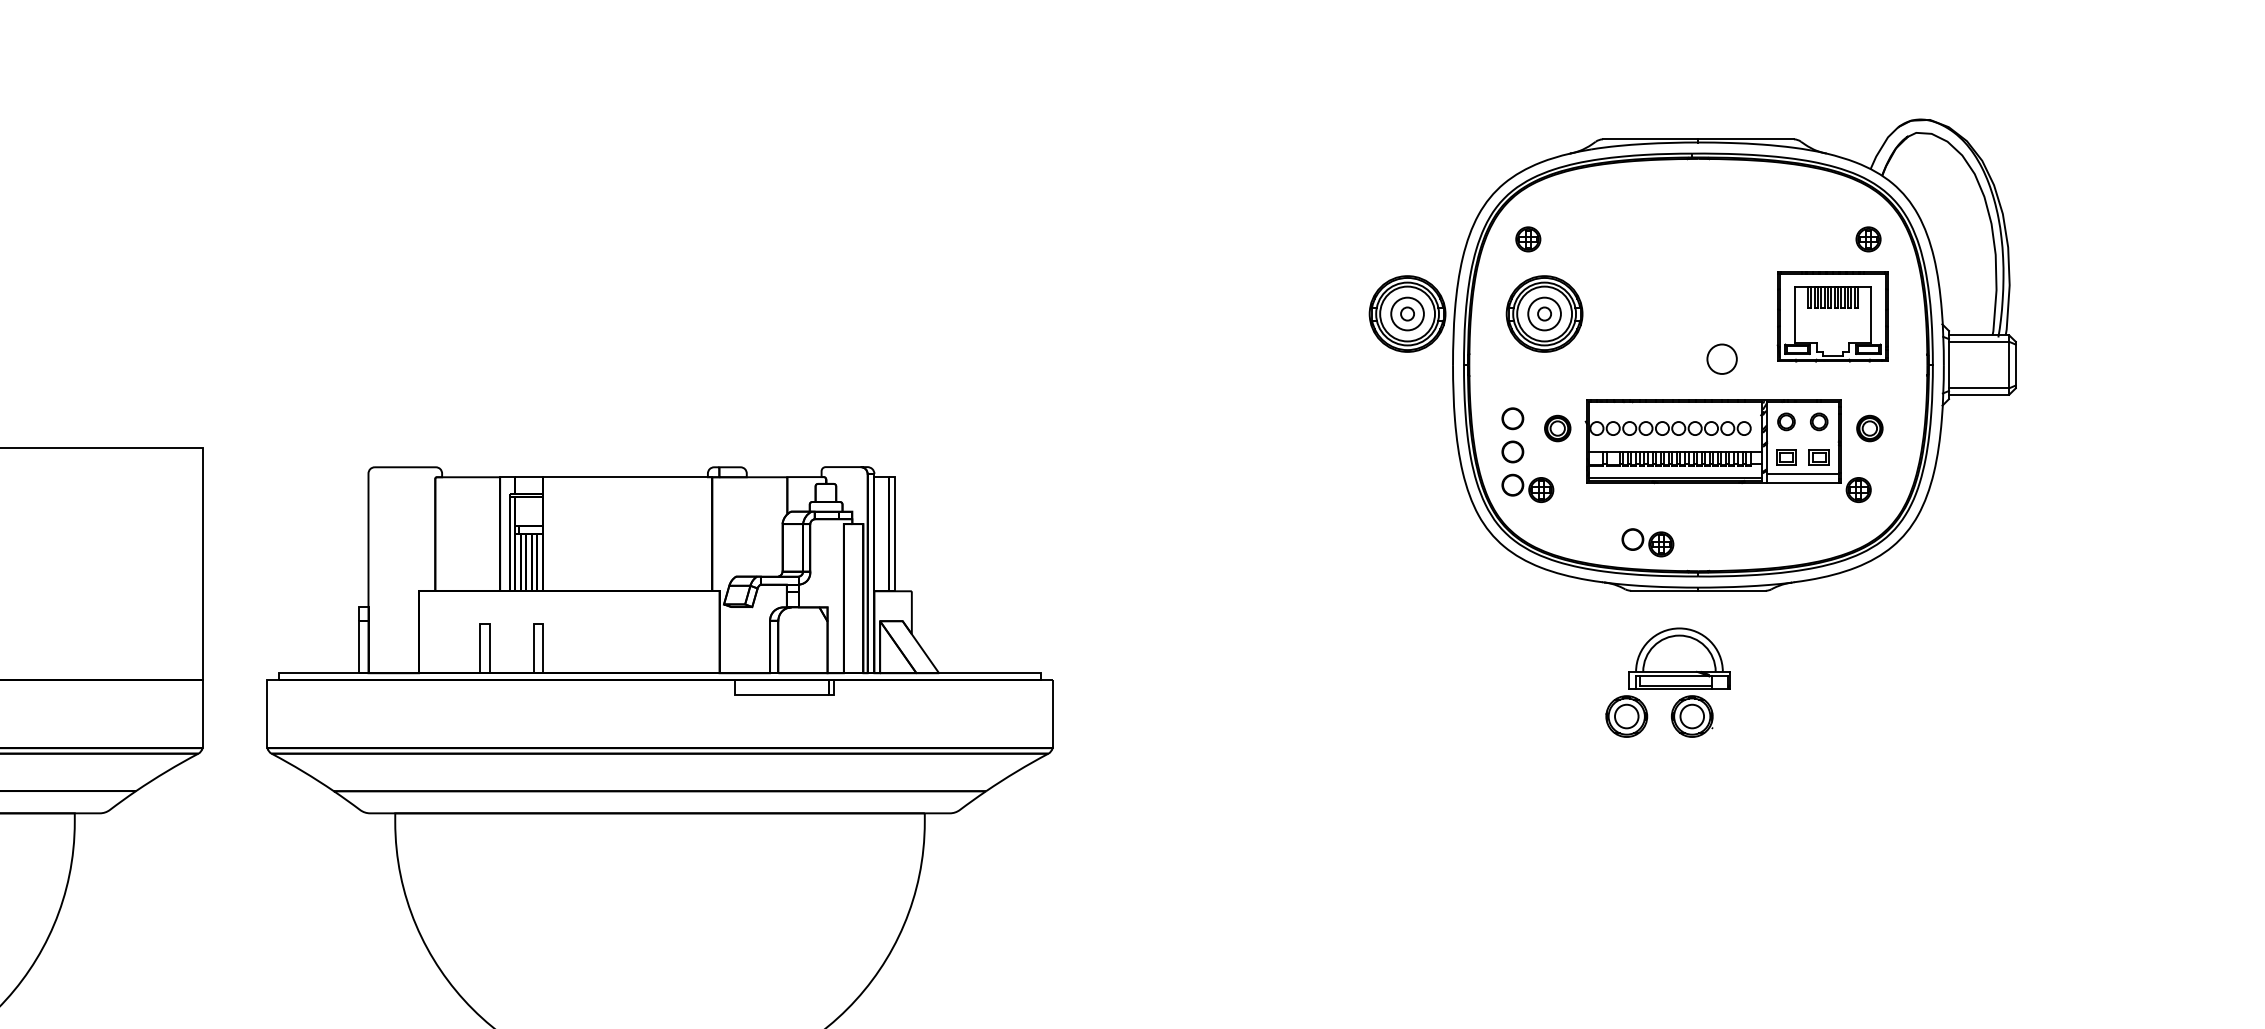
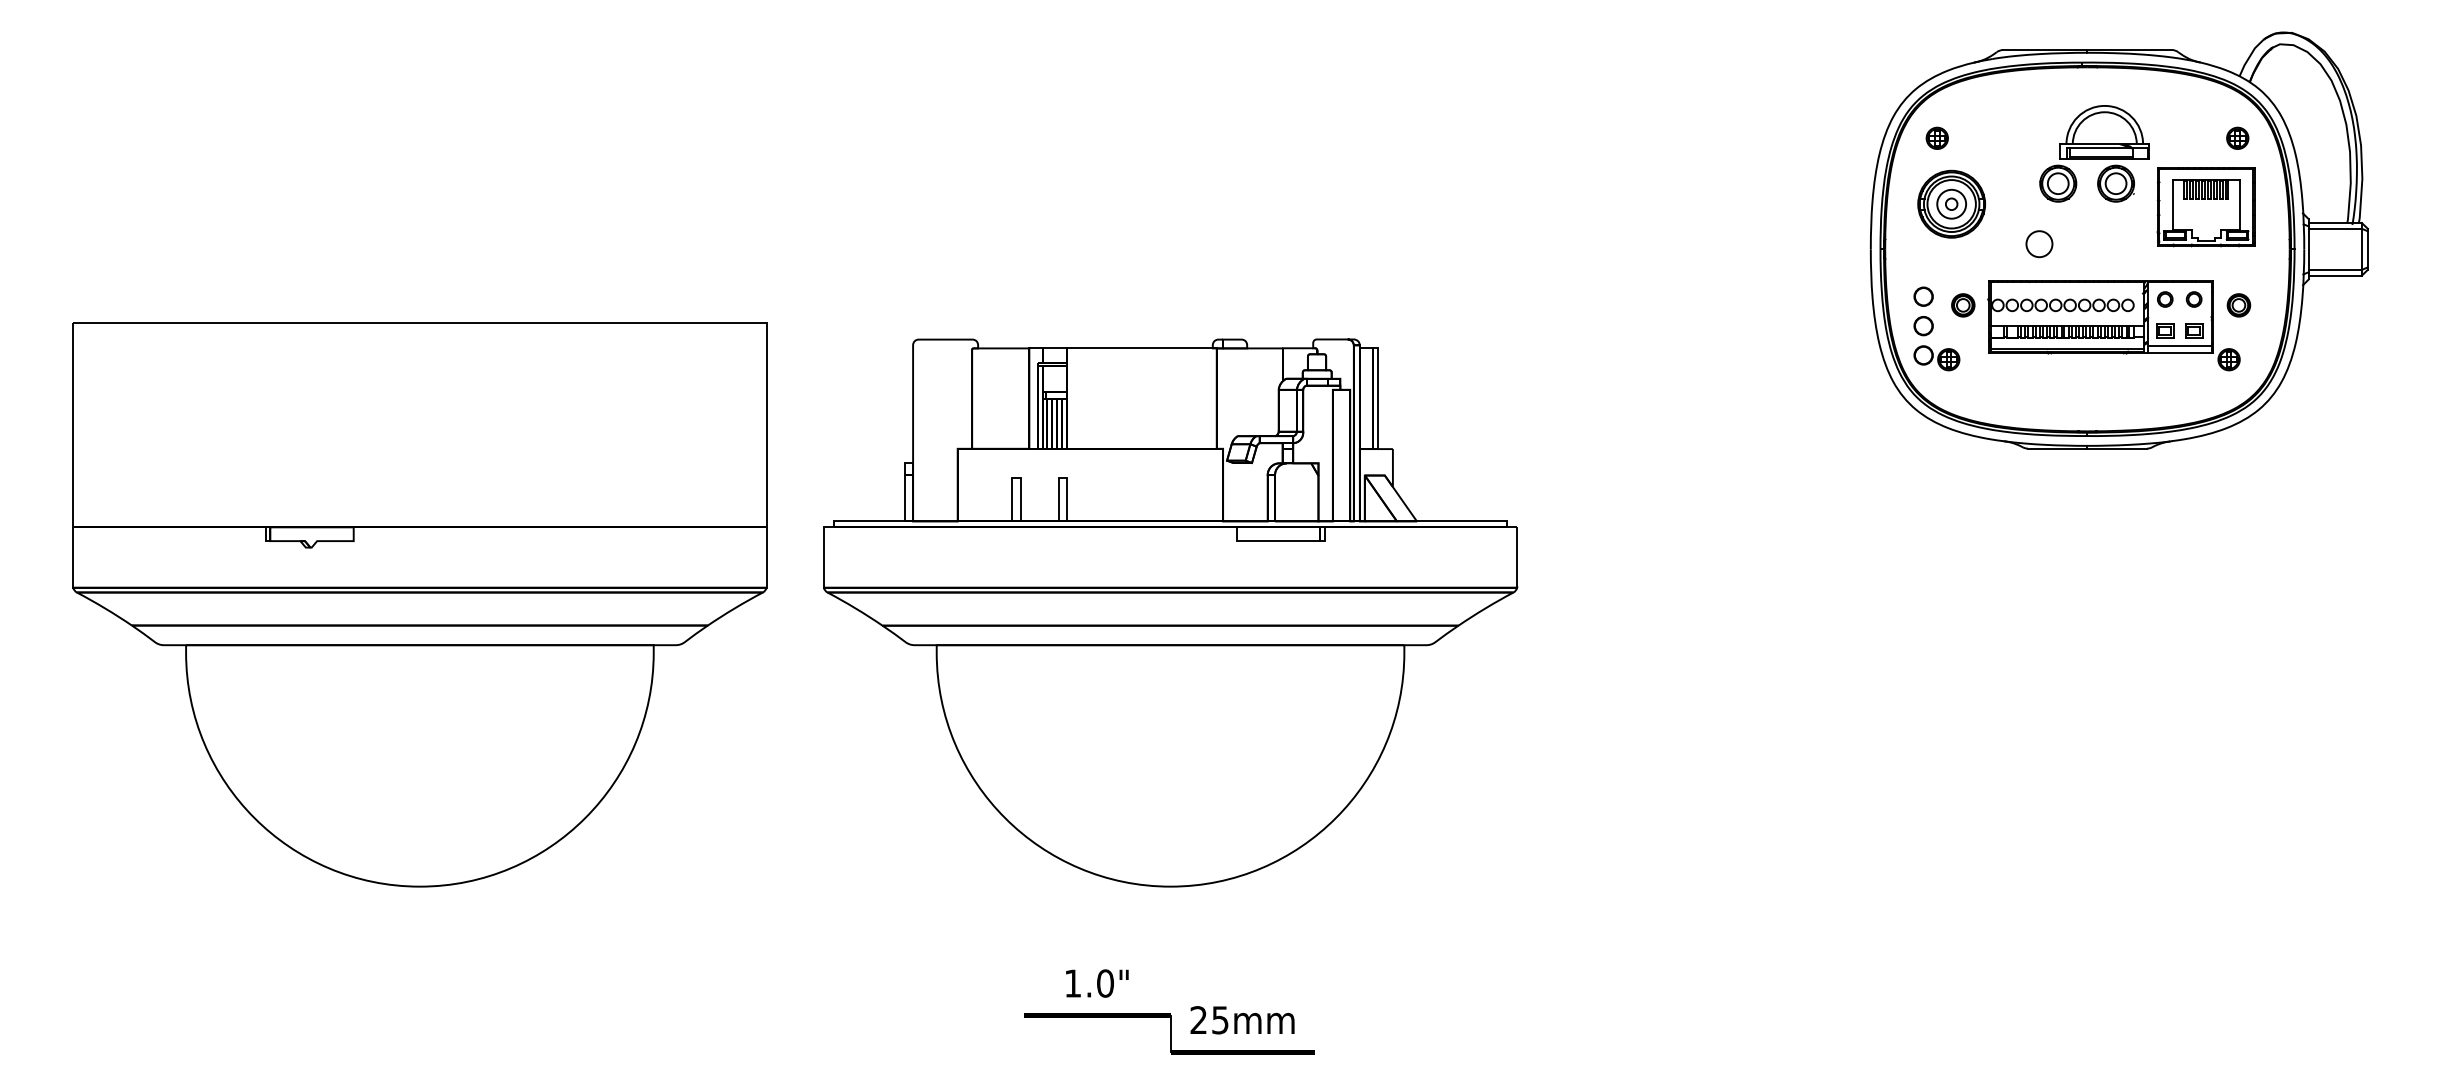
part: (1407, 313) -> (1830, 203), removed
circle: (1722, 359) -> (2039, 244), moved
part: (1647, 543) -> (2042, 406), removed
part: (1667, 682) -> (2094, 153), moved

